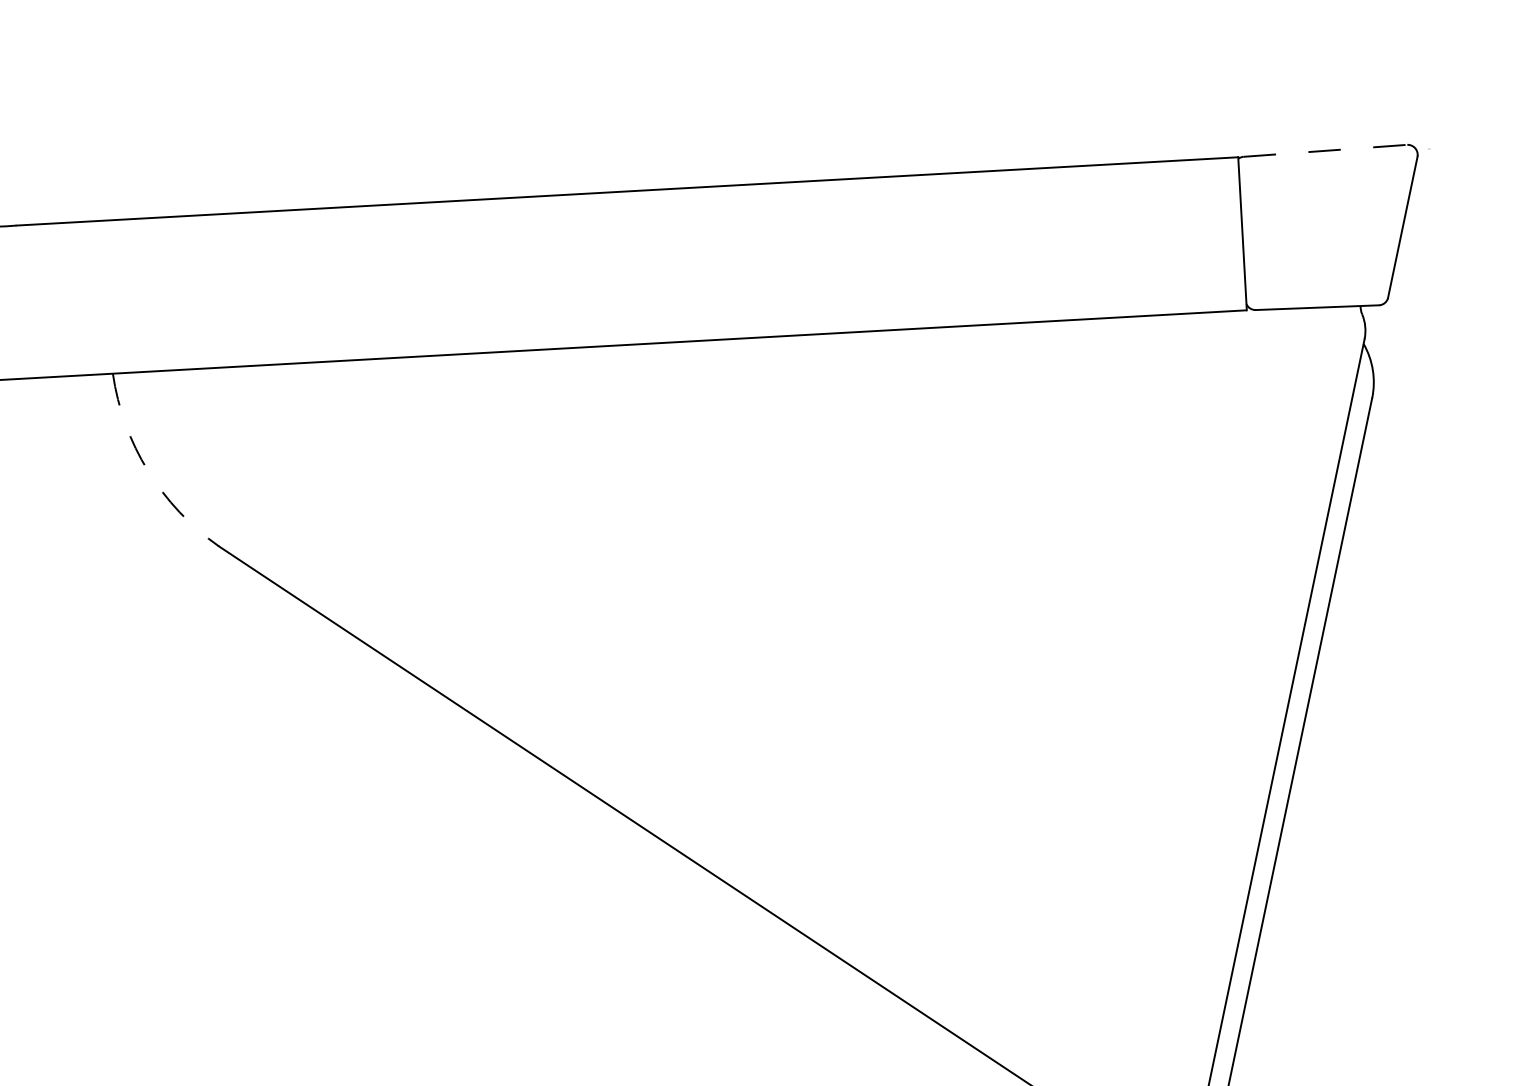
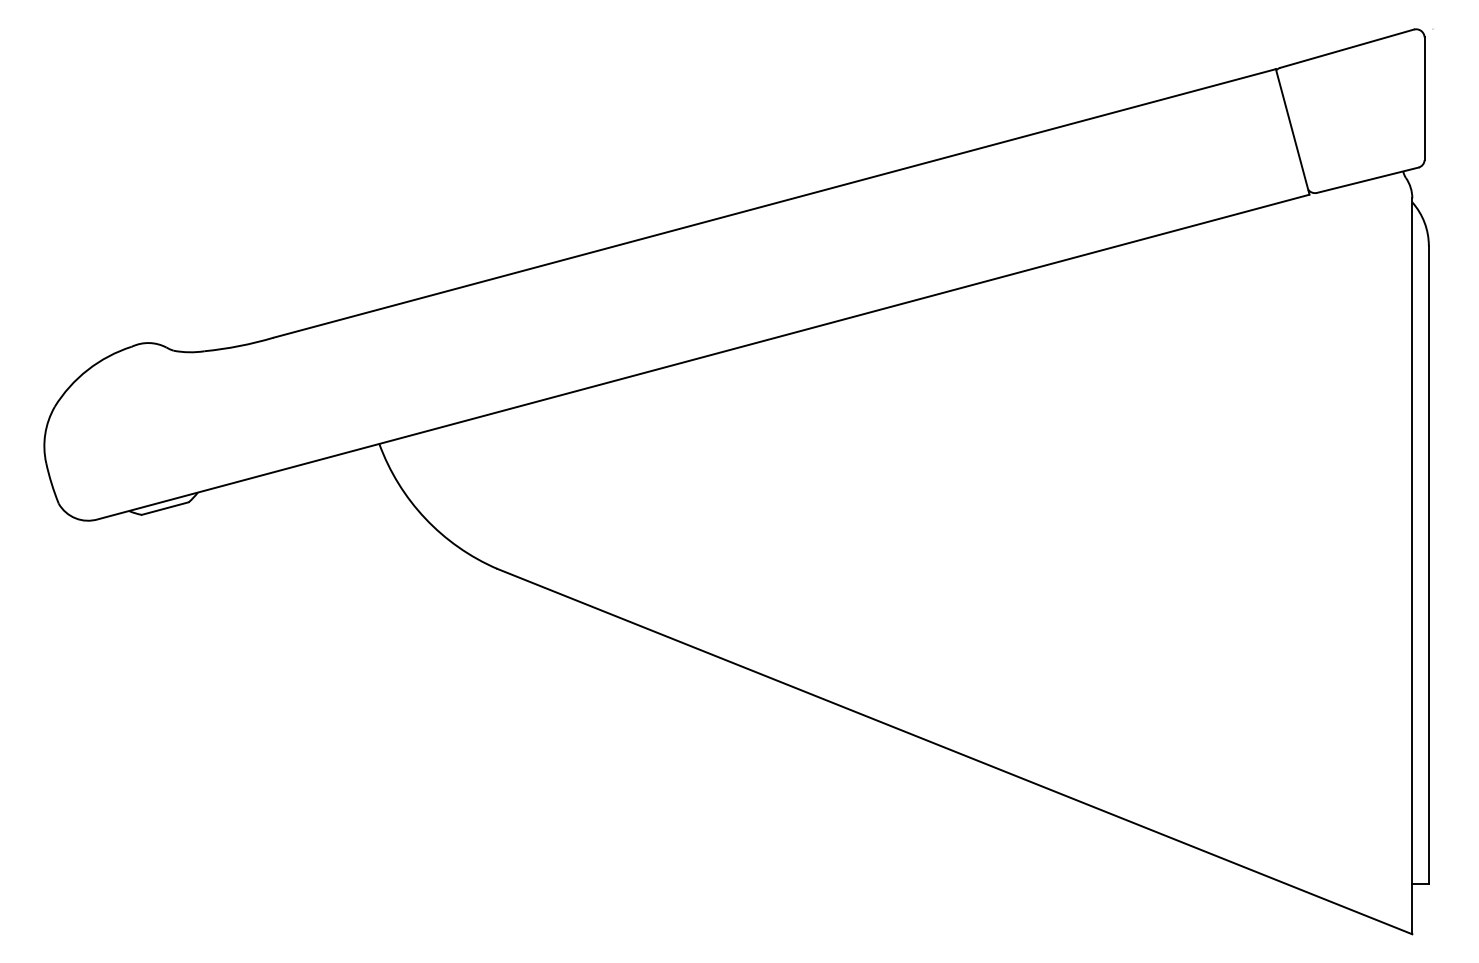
line: (1325, 150) -> (1347, 48), dashed -> solid
arc: (148, 470) -> (425, 518), dashed -> solid

